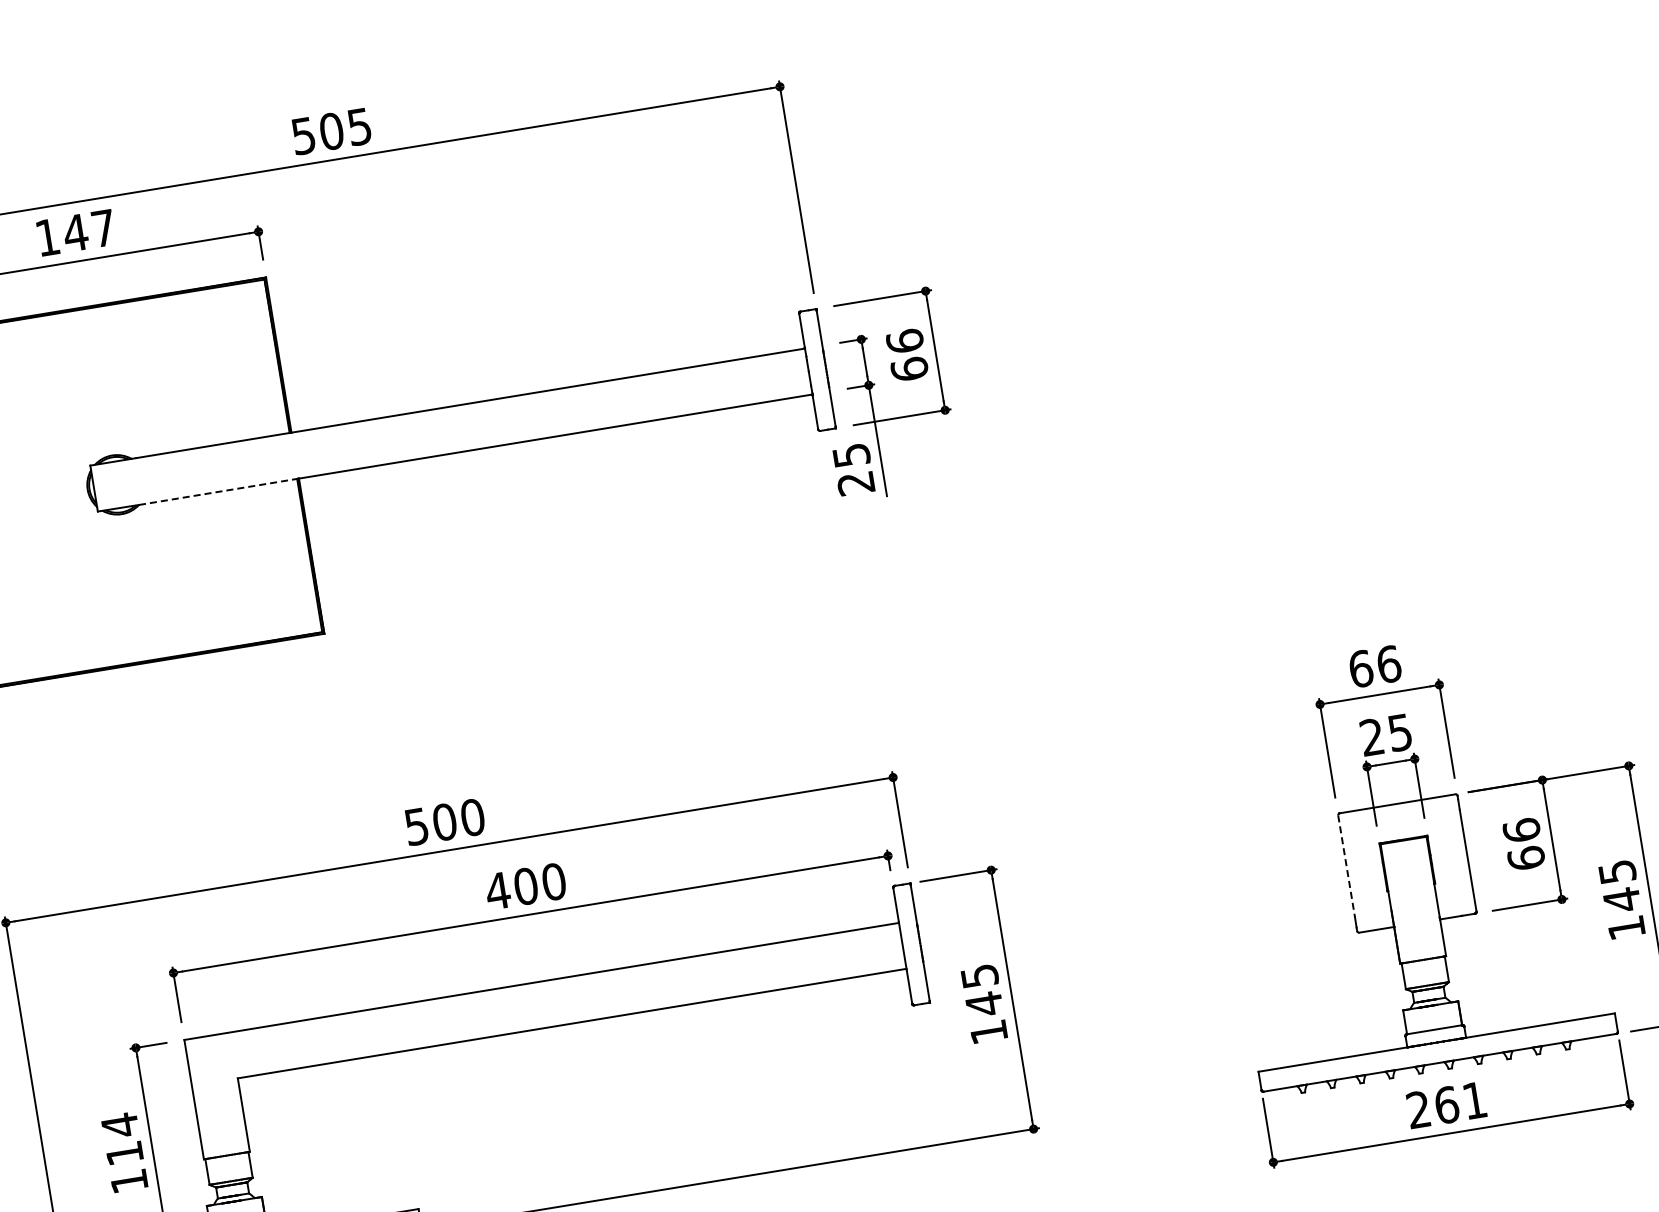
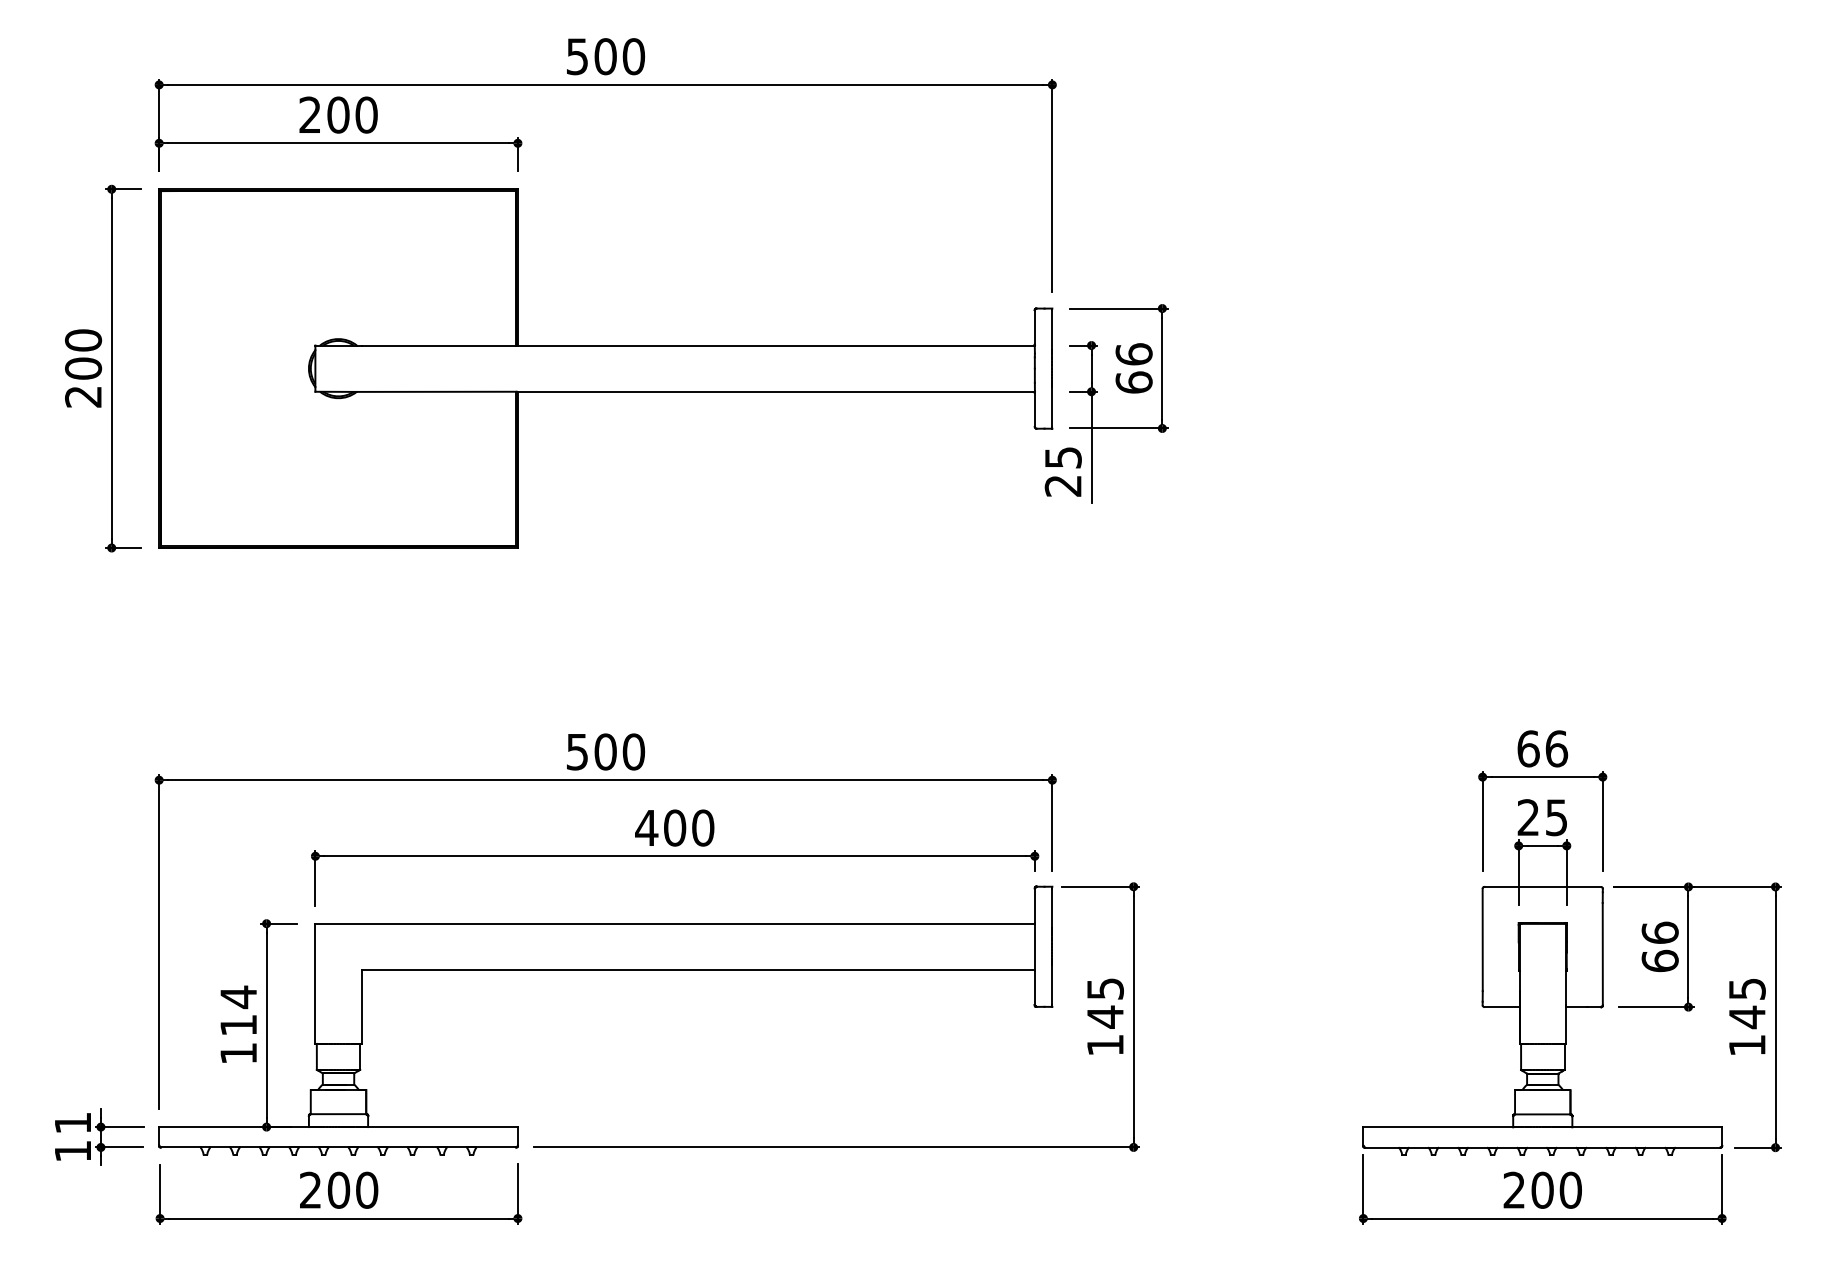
text: (359, 126) -> (633, 56), 505 -> 500
text: (75, 232) -> (338, 114), 147 -> 200
line: (218, 491) -> (436, 391), dashed -> solid
line: (1346, 866) -> (1482, 940), dashed -> solid
text: (1460, 1102) -> (1556, 1189), 261 -> 200

